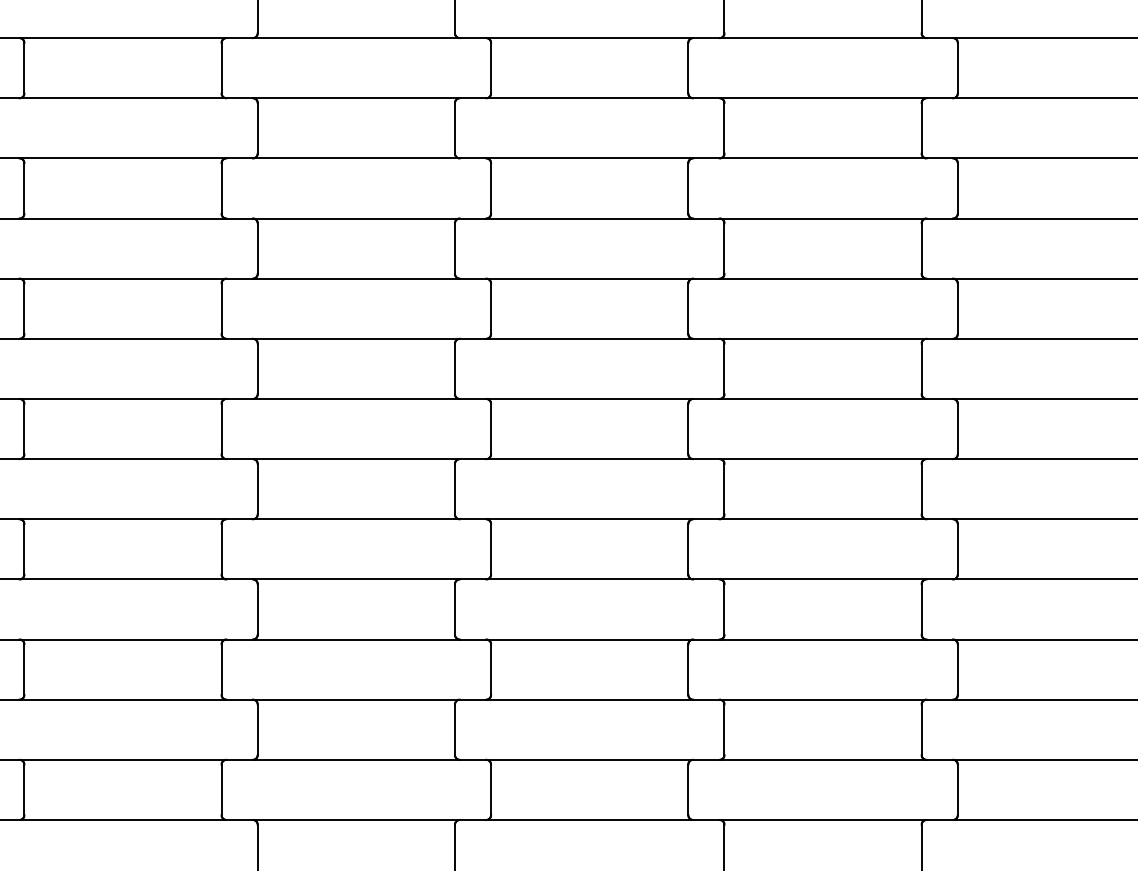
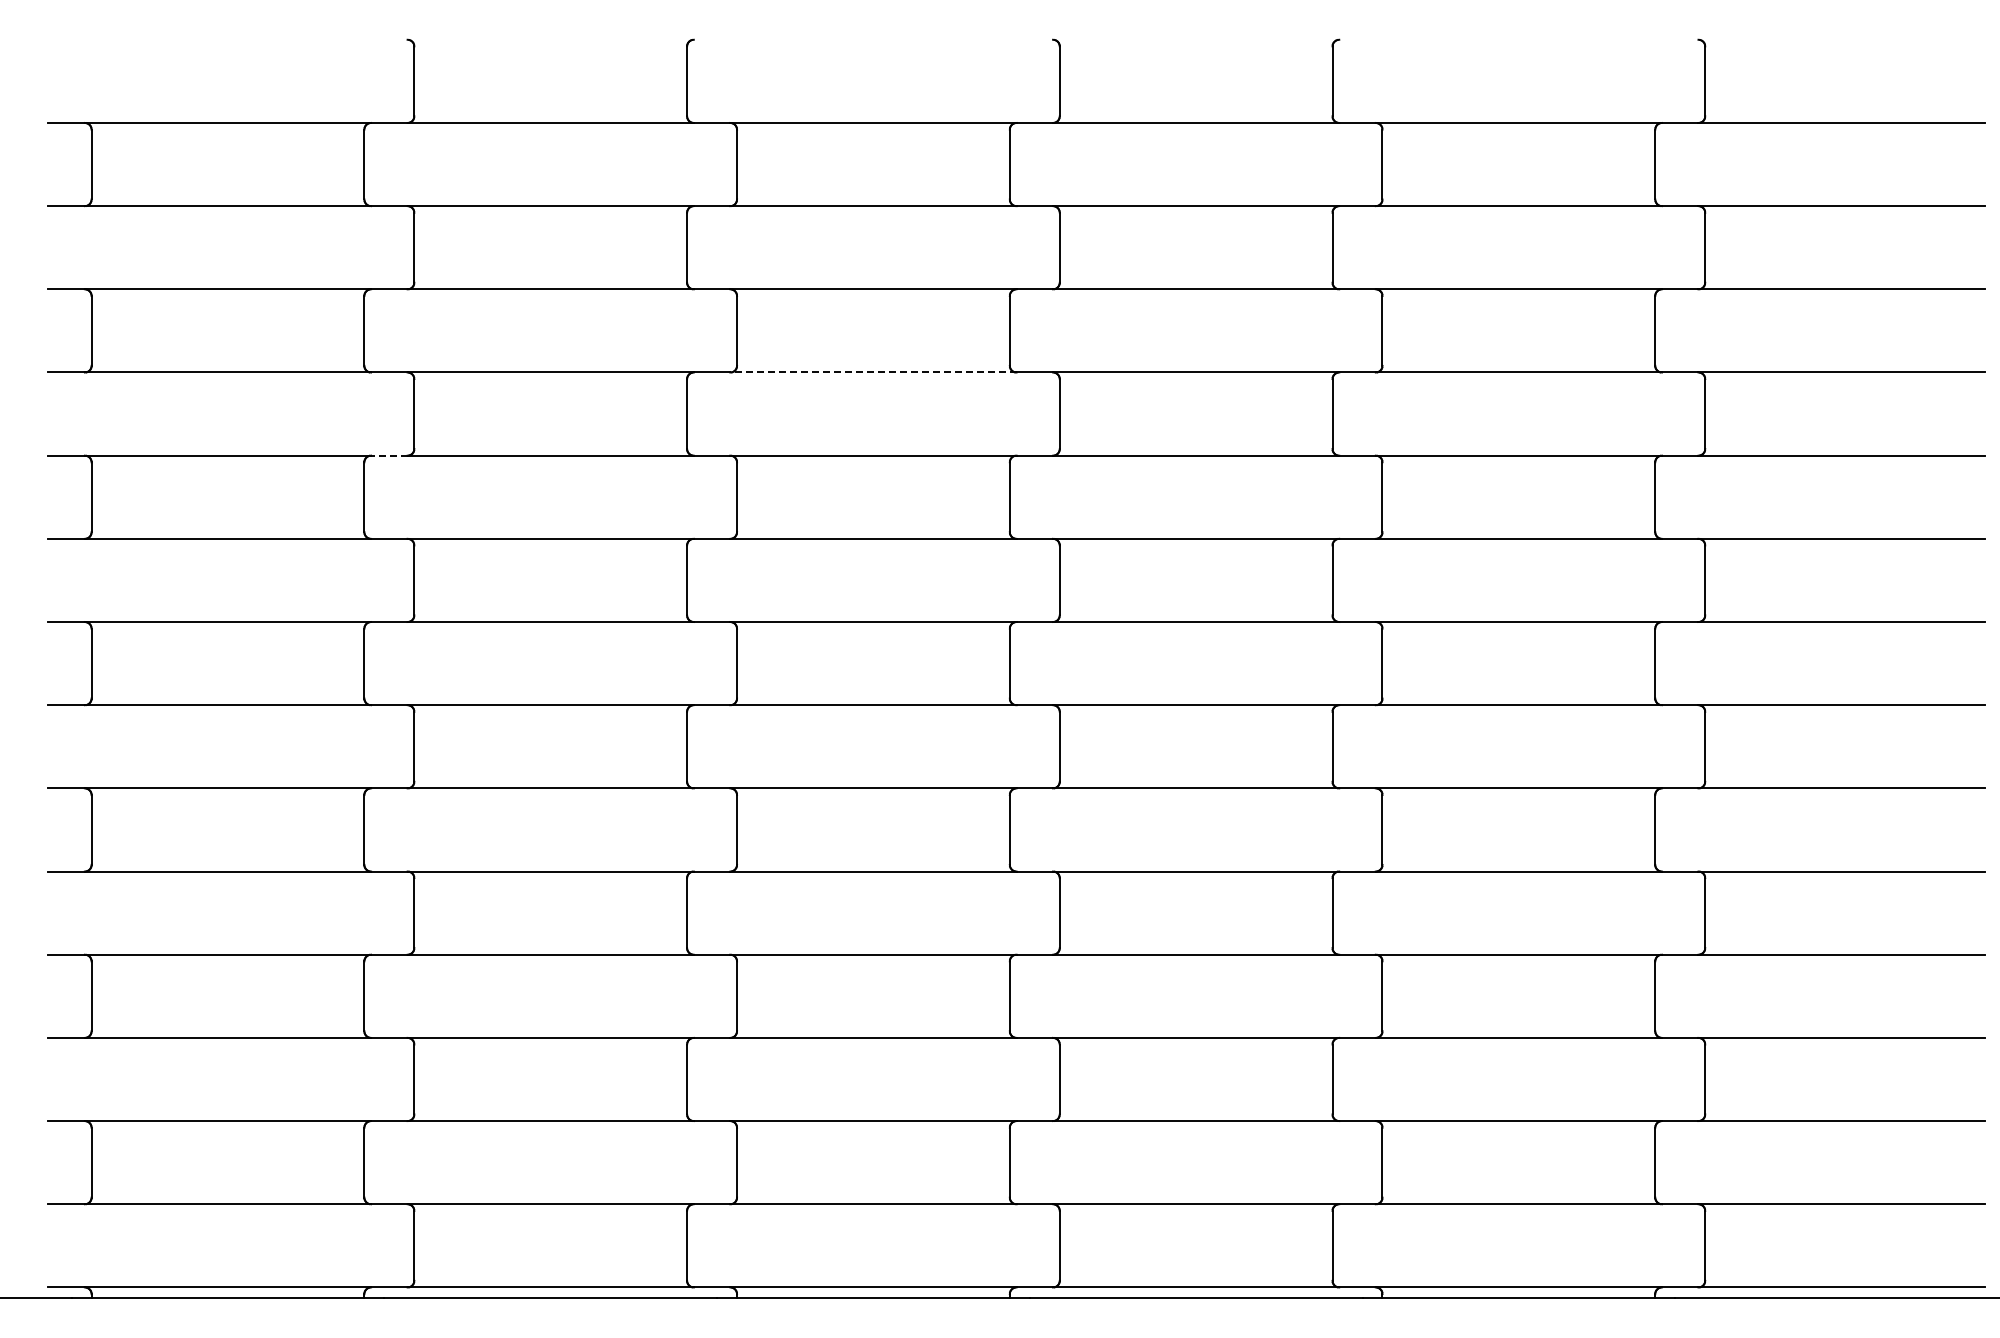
line: (589, 218) -> (872, 372), solid -> dashed
line: (239, 278) -> (388, 455), solid -> dashed

